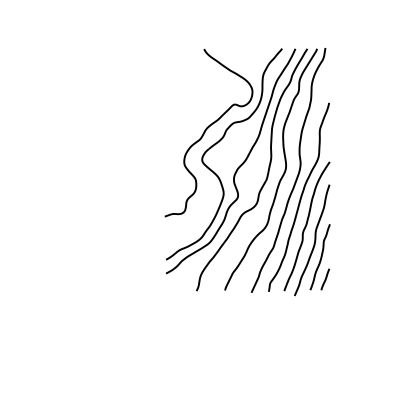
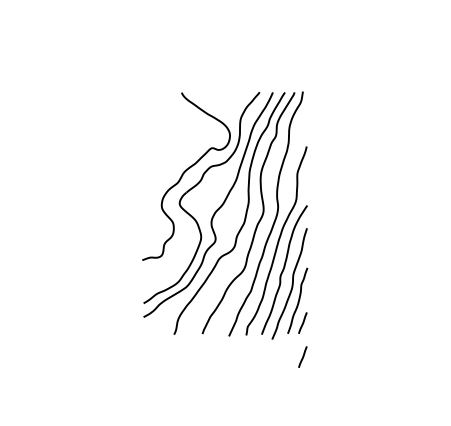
line: (324, 312) -> (302, 356), added

